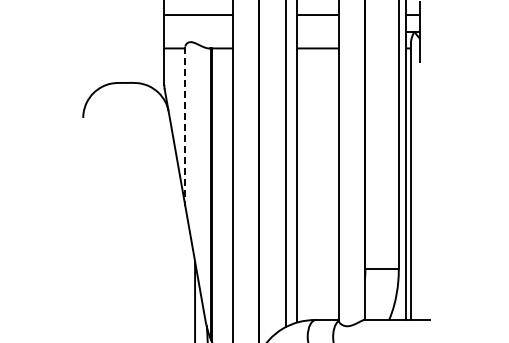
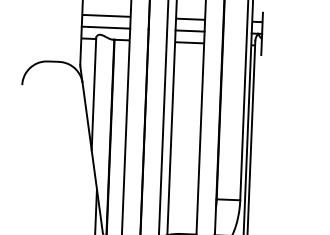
line: (198, 31) -> (105, 27), added
line: (317, 31) -> (189, 30), added
line: (185, 126) -> (94, 94), dashed -> solid

